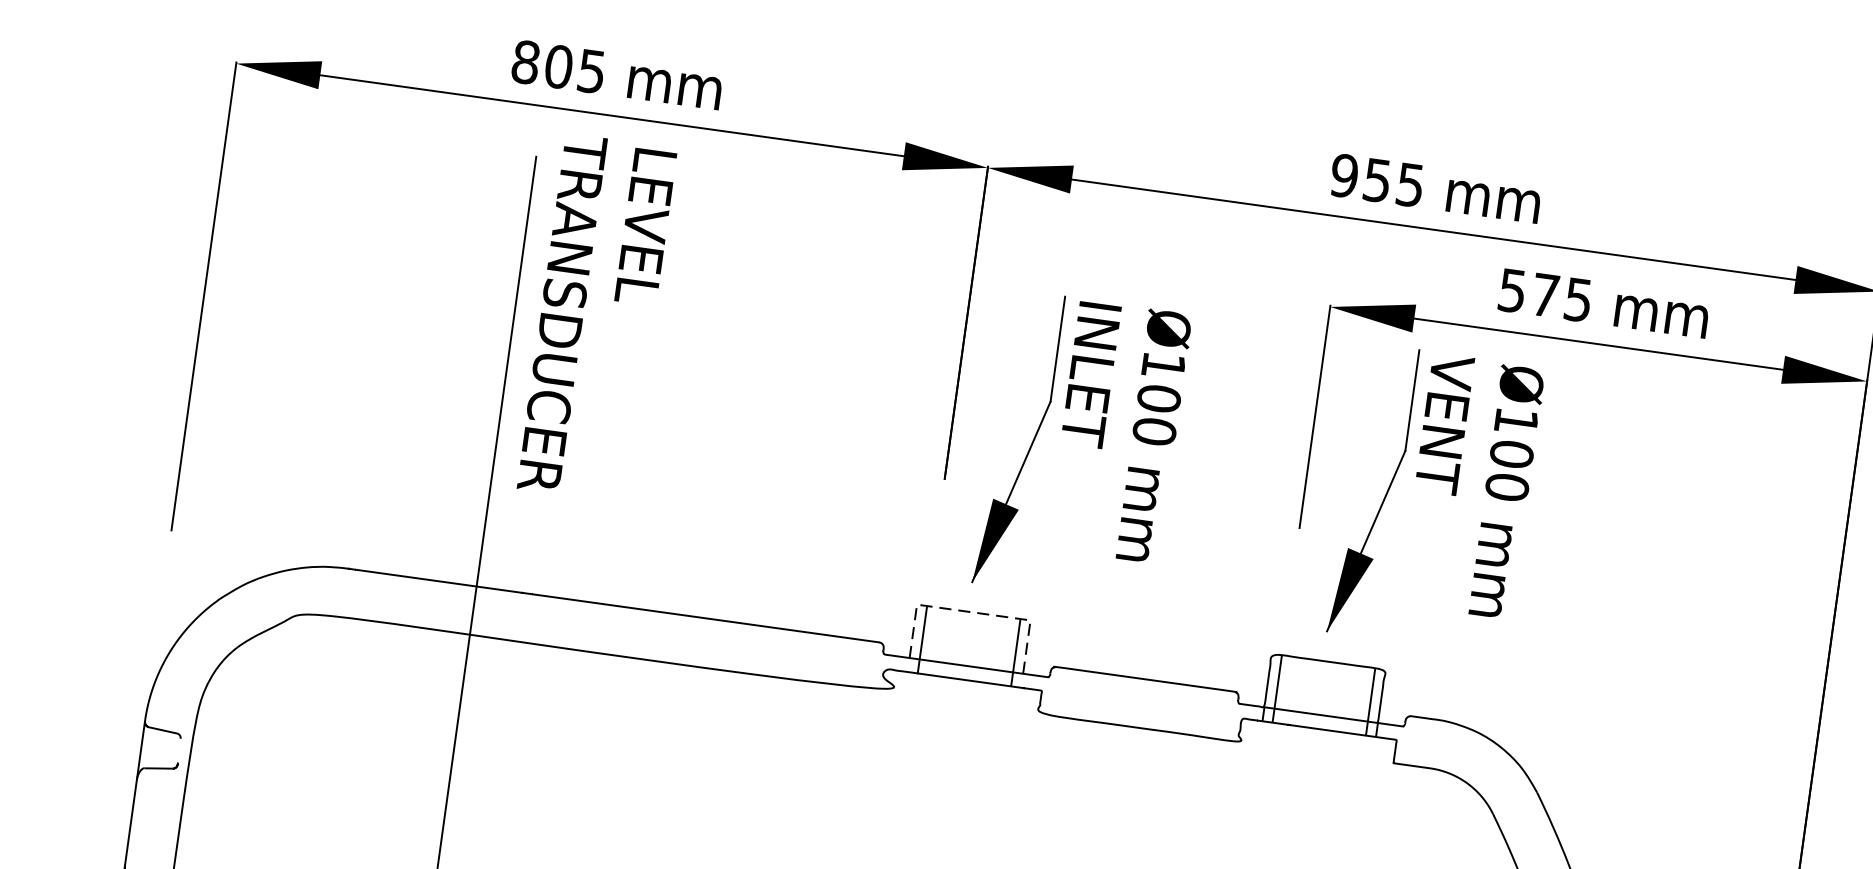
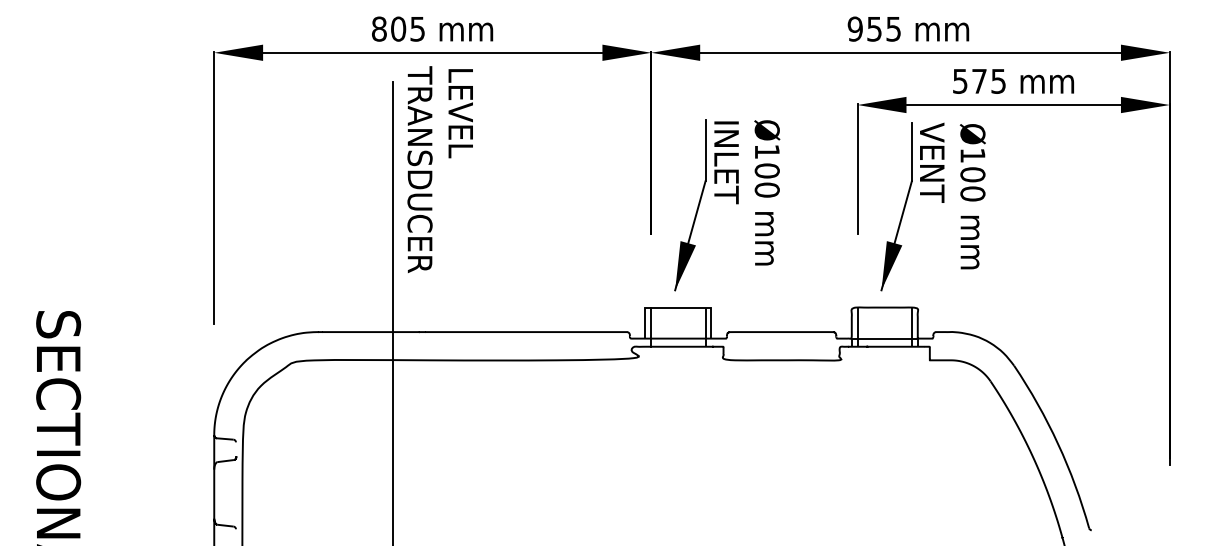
line: (973, 612) -> (678, 307), dashed -> solid

